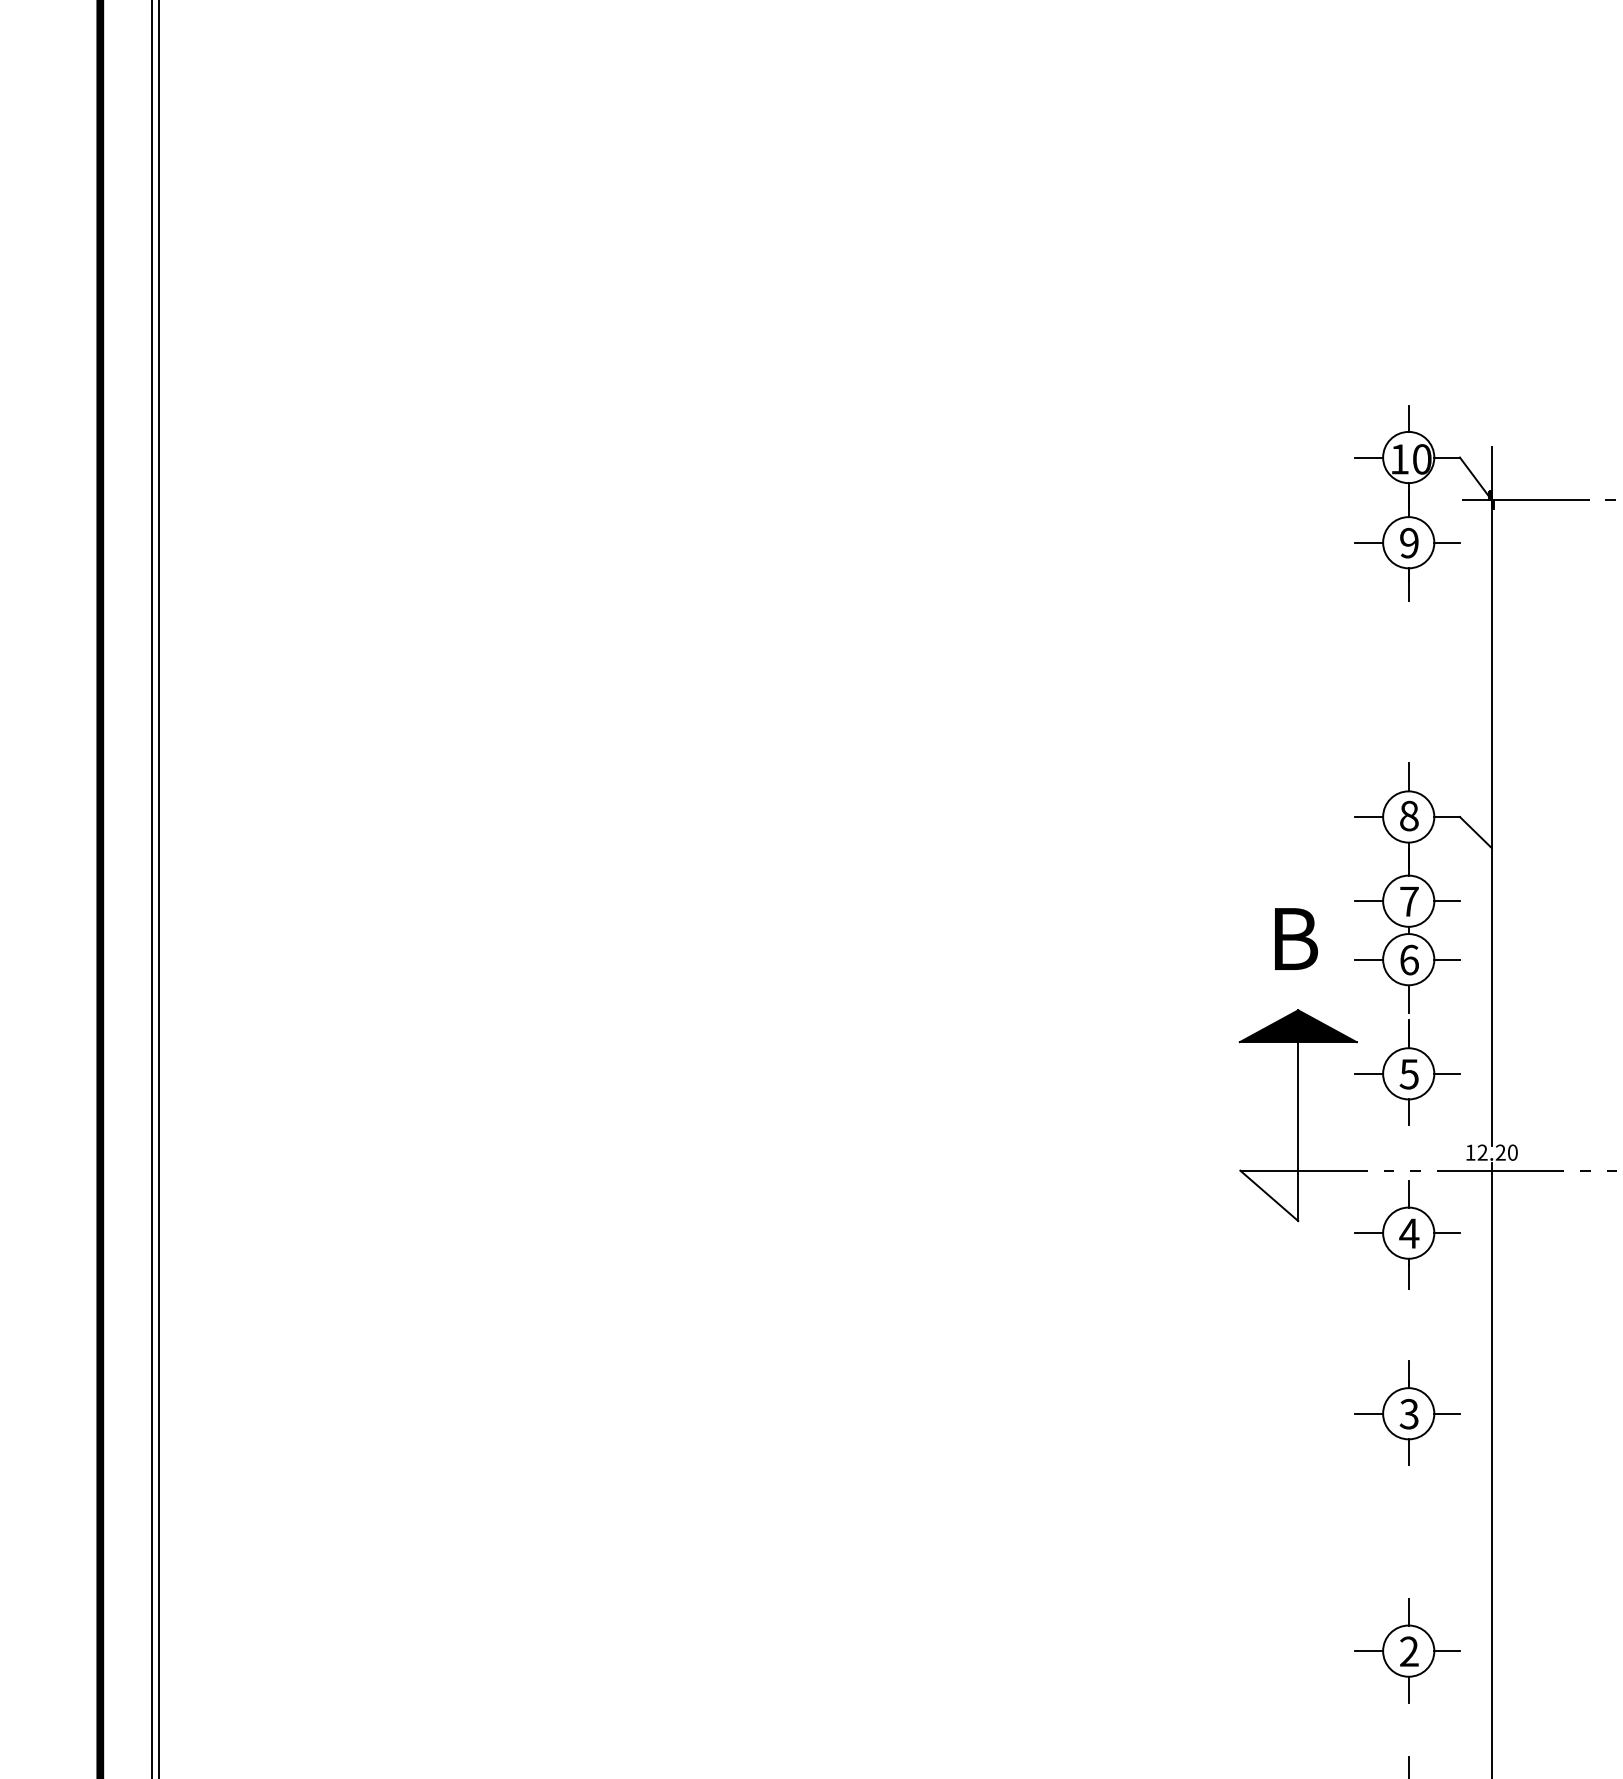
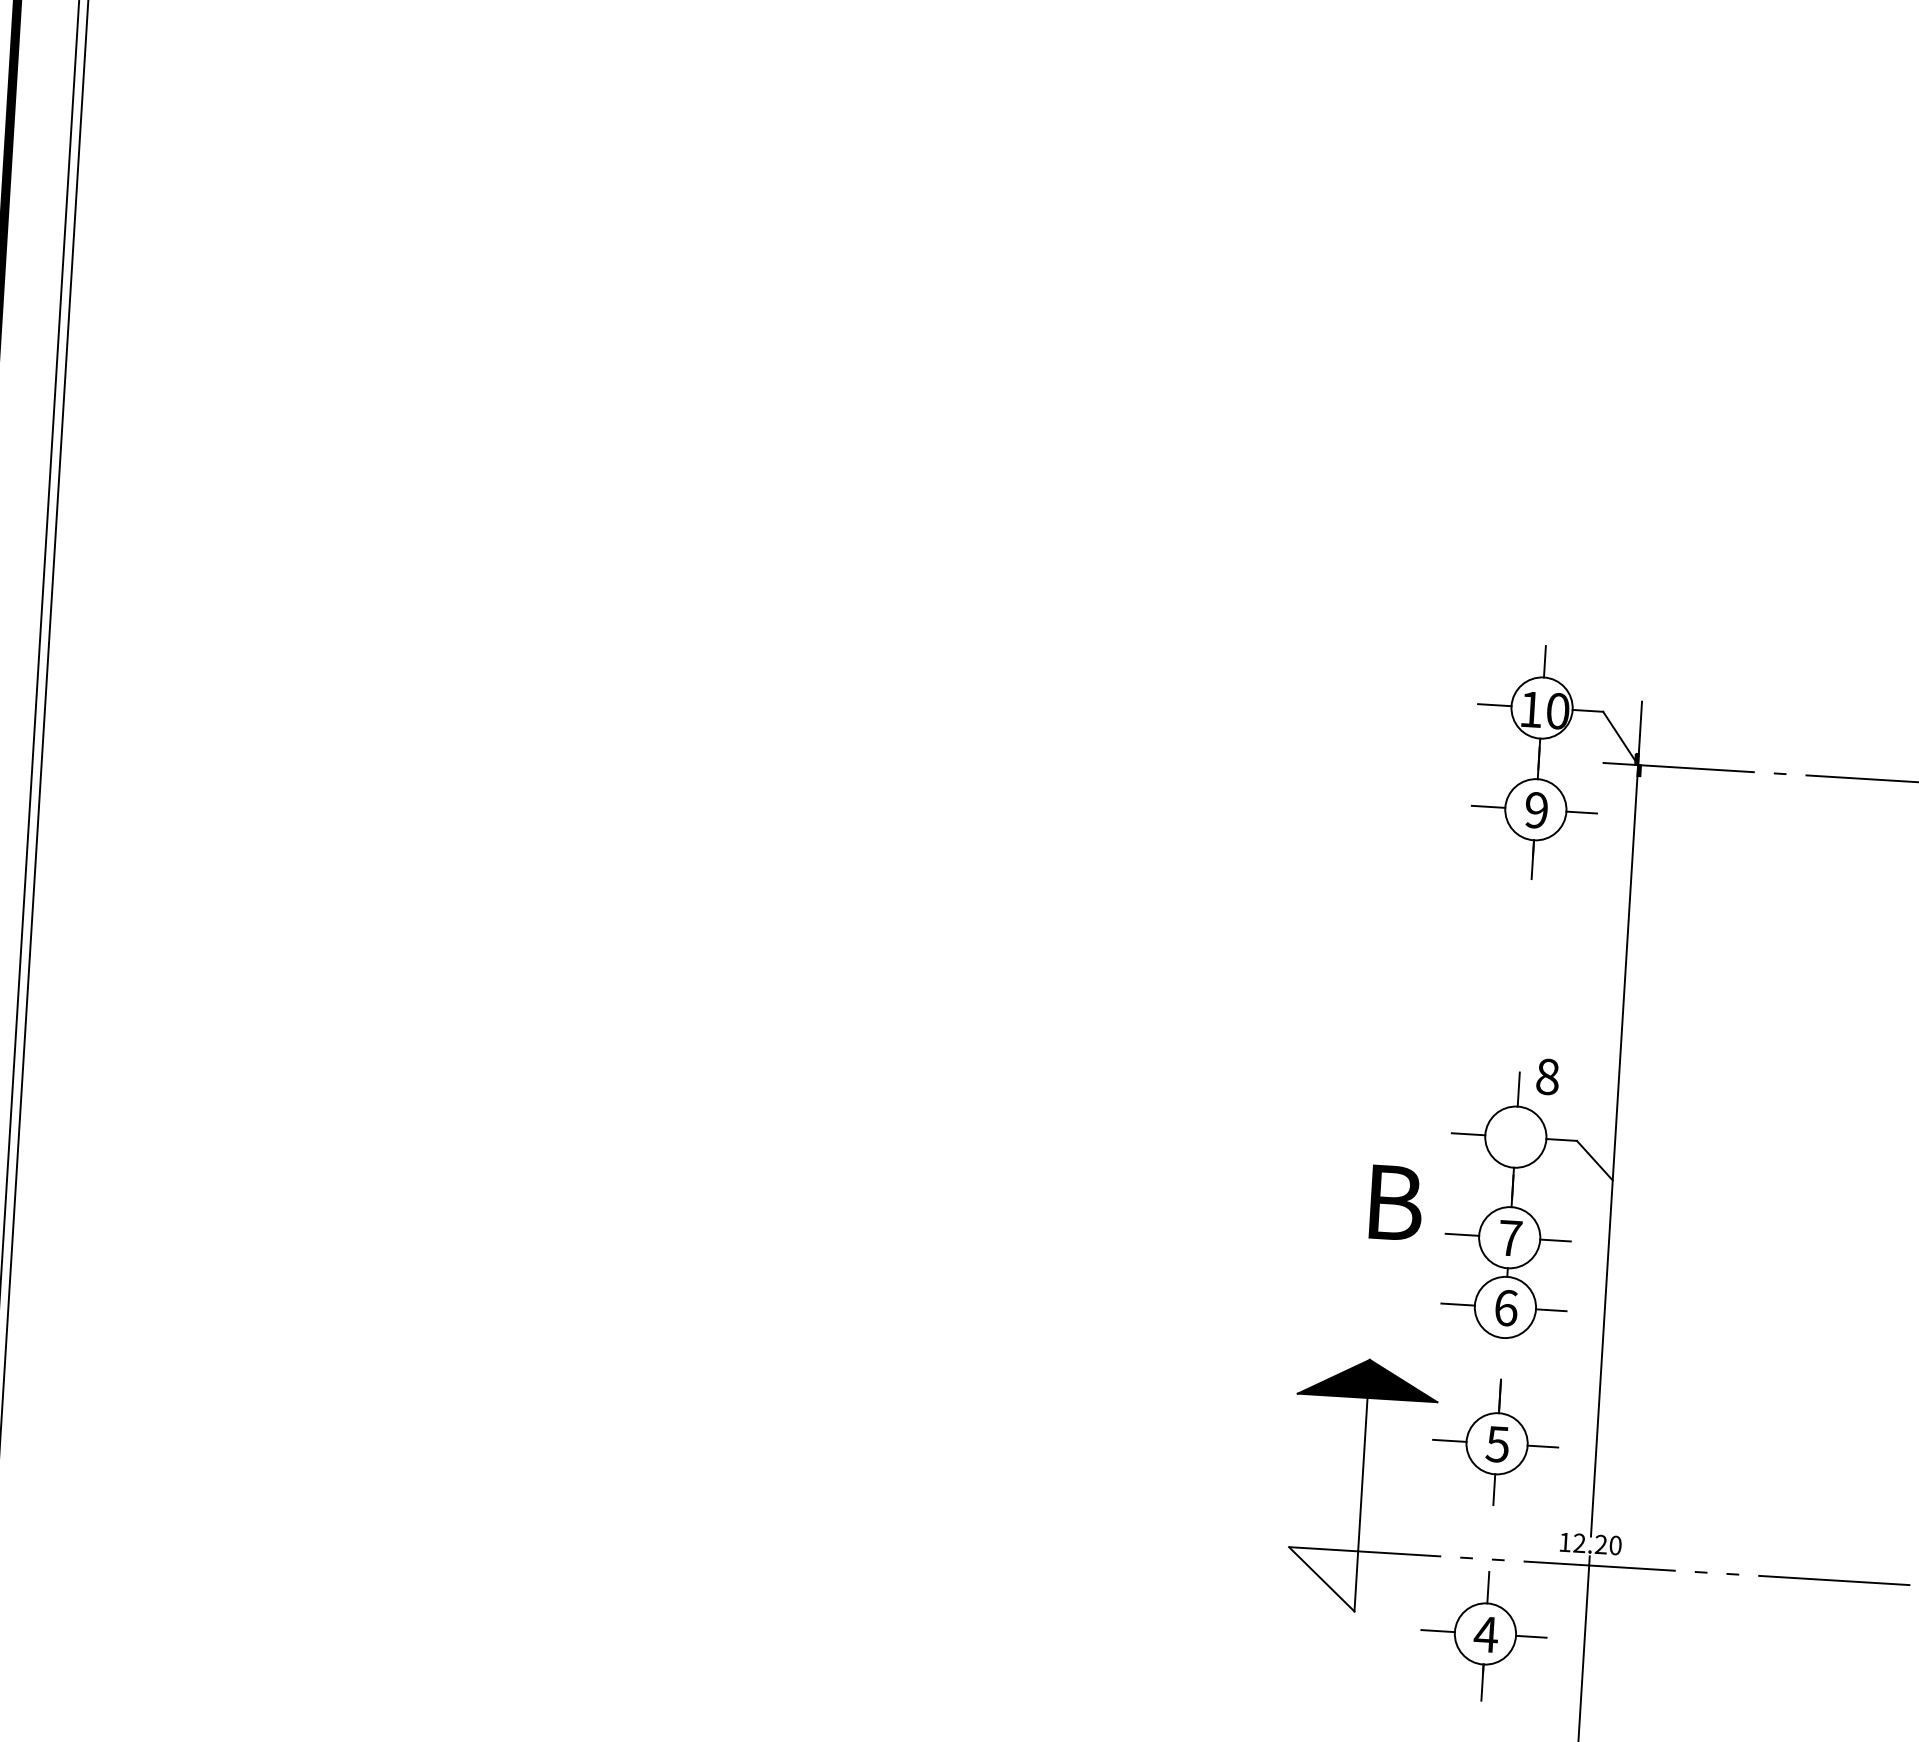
text: (1409, 815) -> (1548, 1076), moved
text: (1296, 938) -> (1396, 1202), moved
line: (1408, 999) -> (1502, 1355), removed

